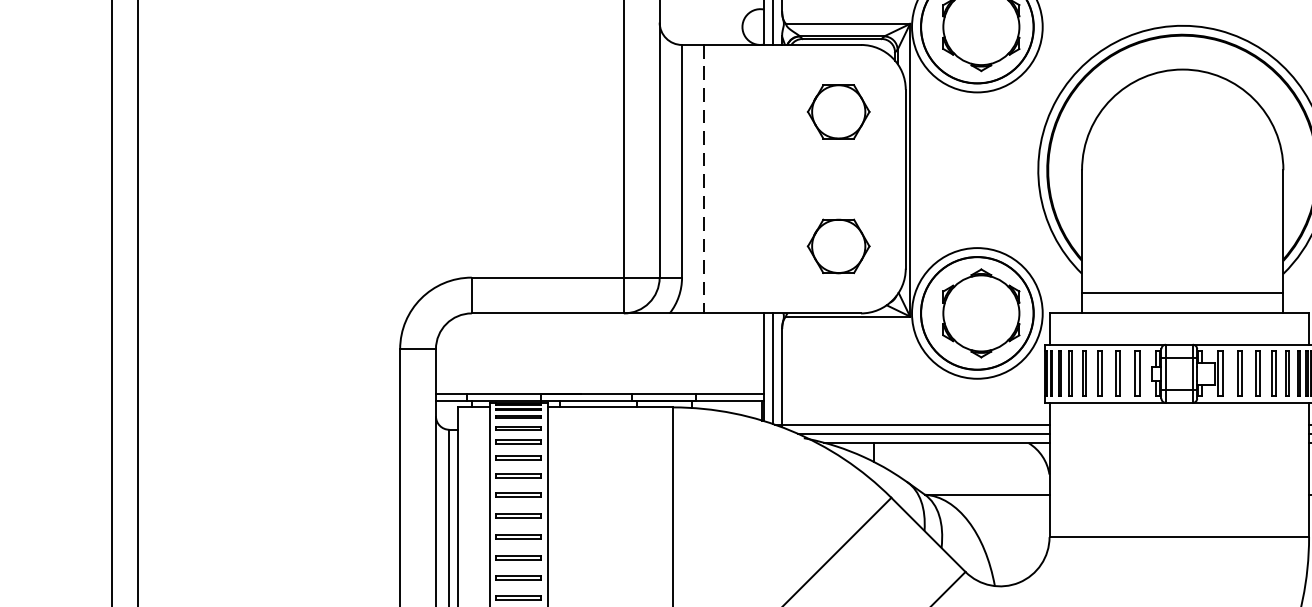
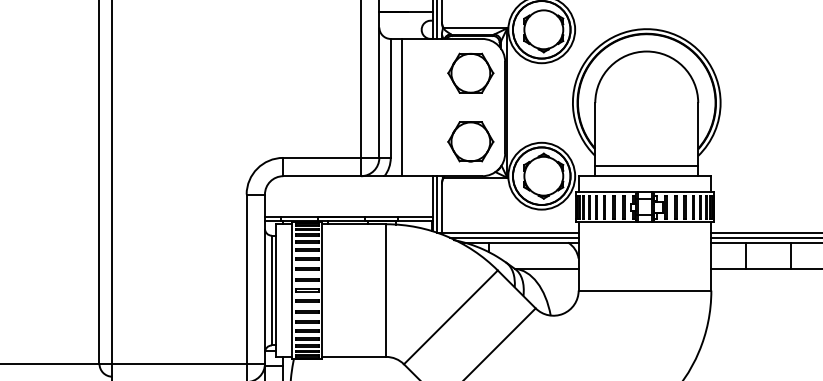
part: (837, 110) -> (470, 72), size x1.43
line: (704, 179) -> (402, 107), dashed -> solid
part: (837, 245) -> (470, 141), size x1.43

